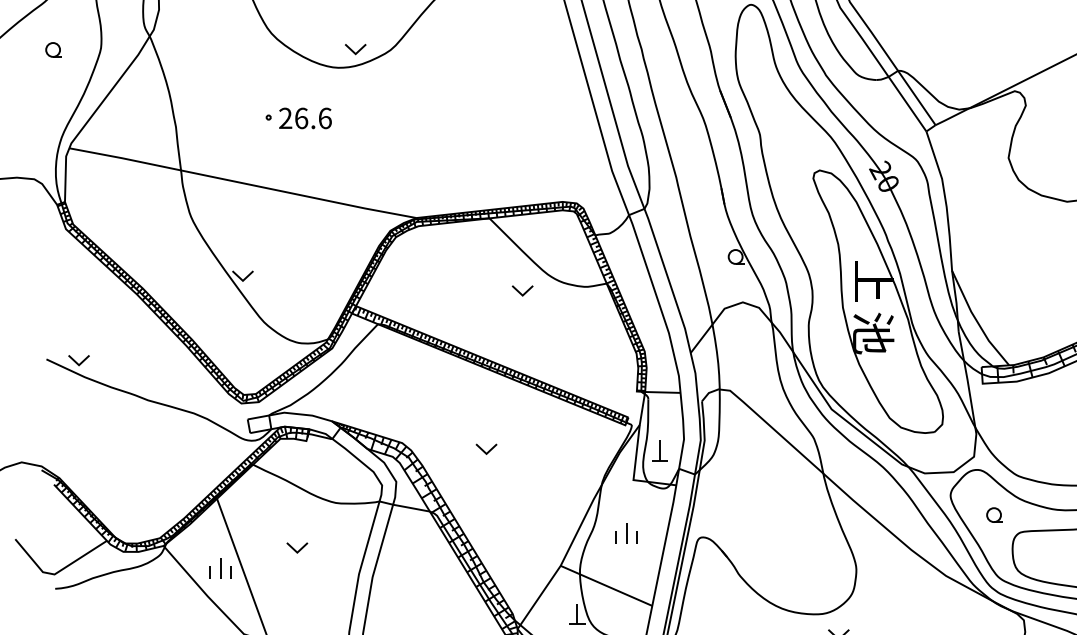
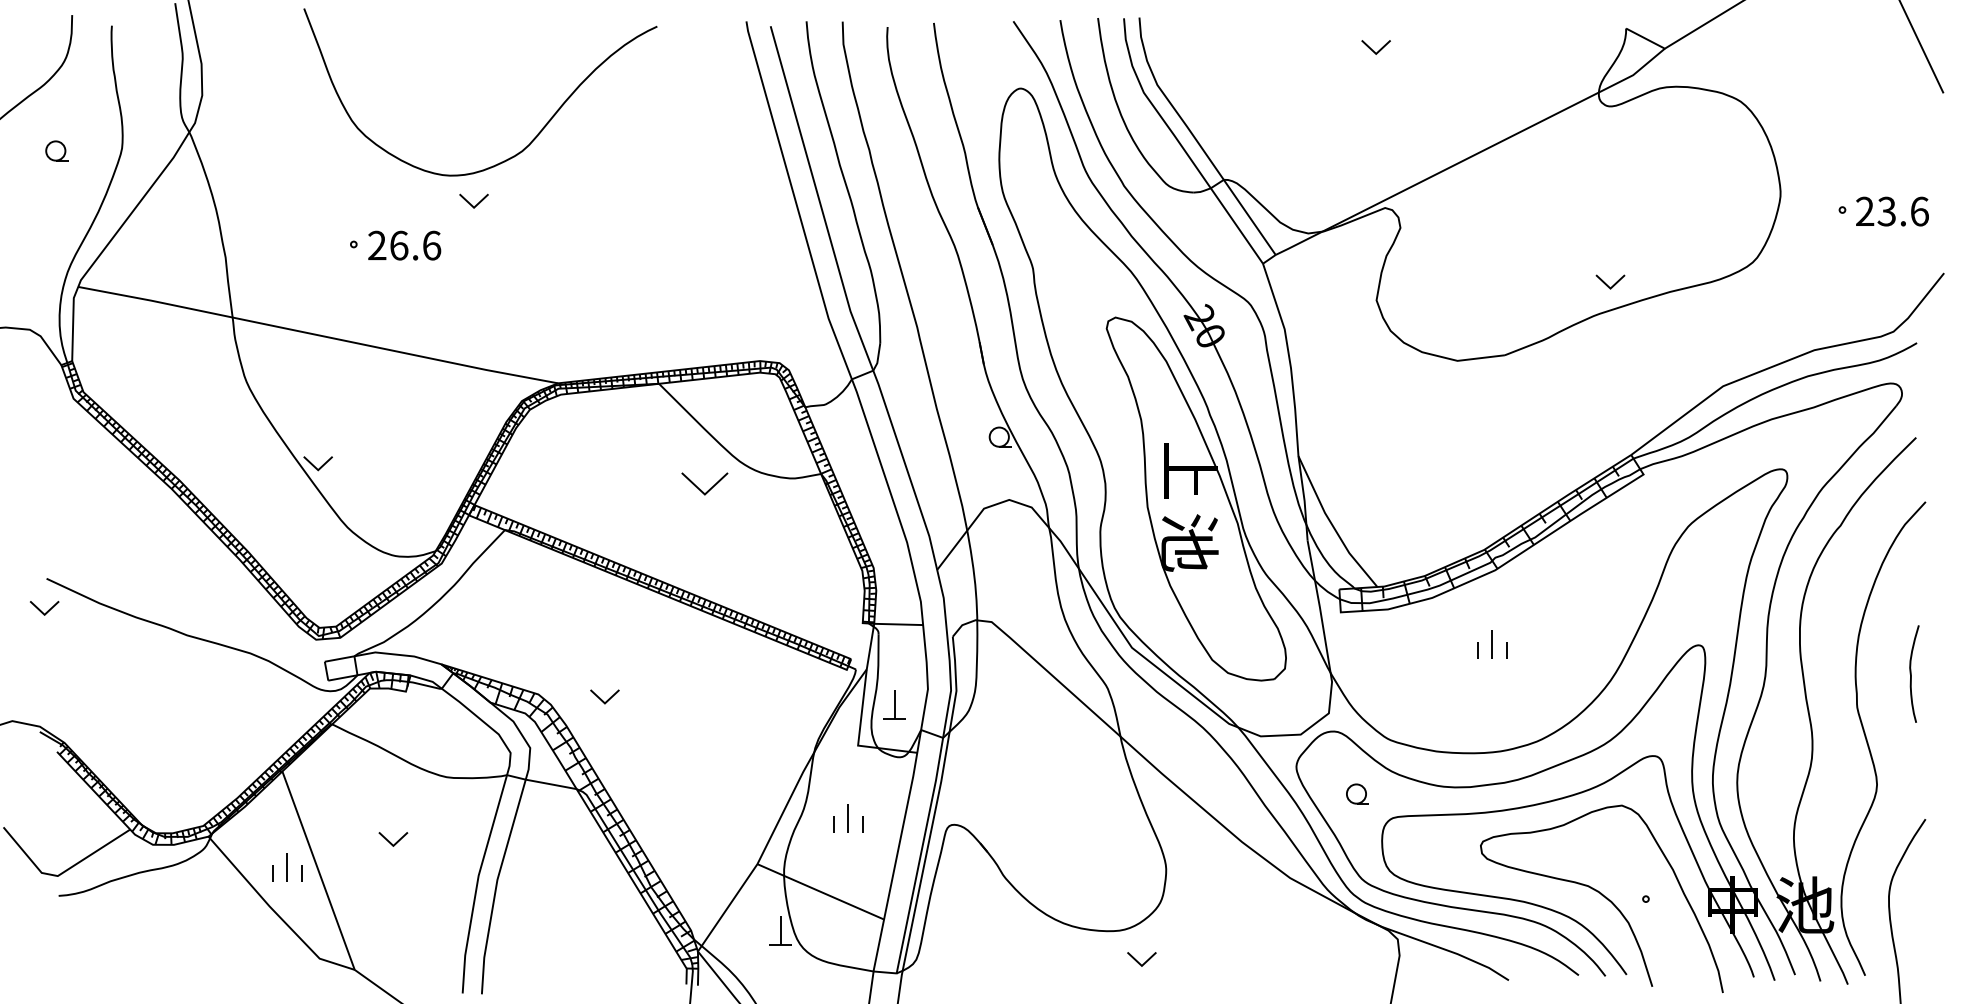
part: (355, 48) -> (473, 200), moved
part: (522, 290) -> (704, 483), size x1.6
part: (78, 360) -> (44, 608), moved
part: (486, 448) -> (604, 696), moved

